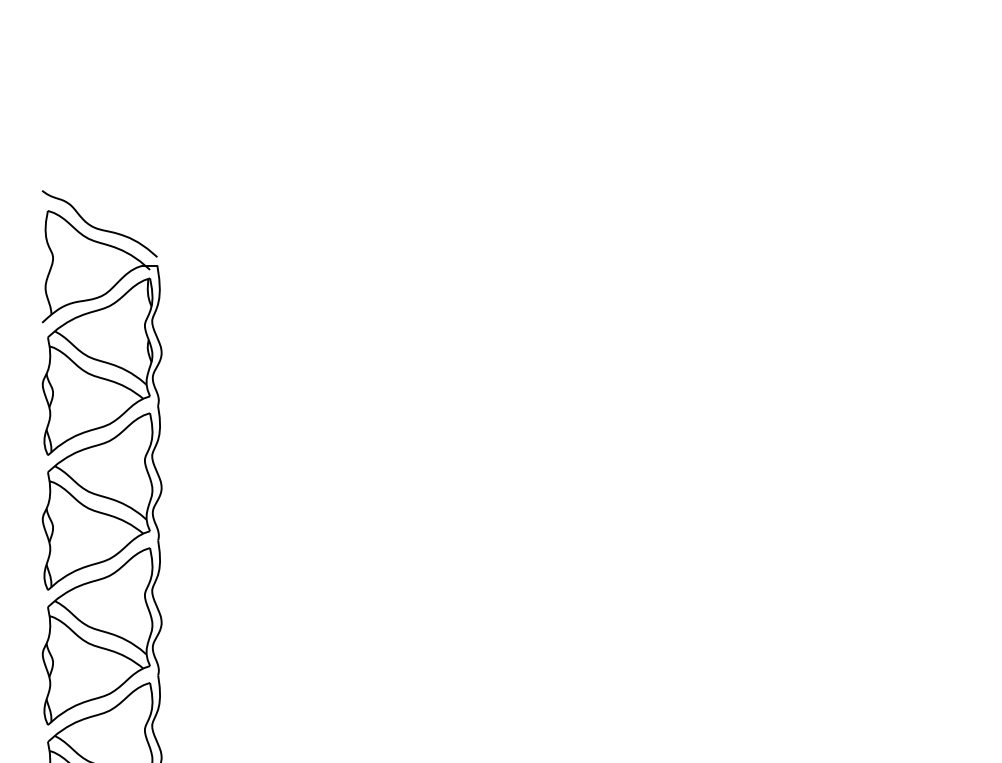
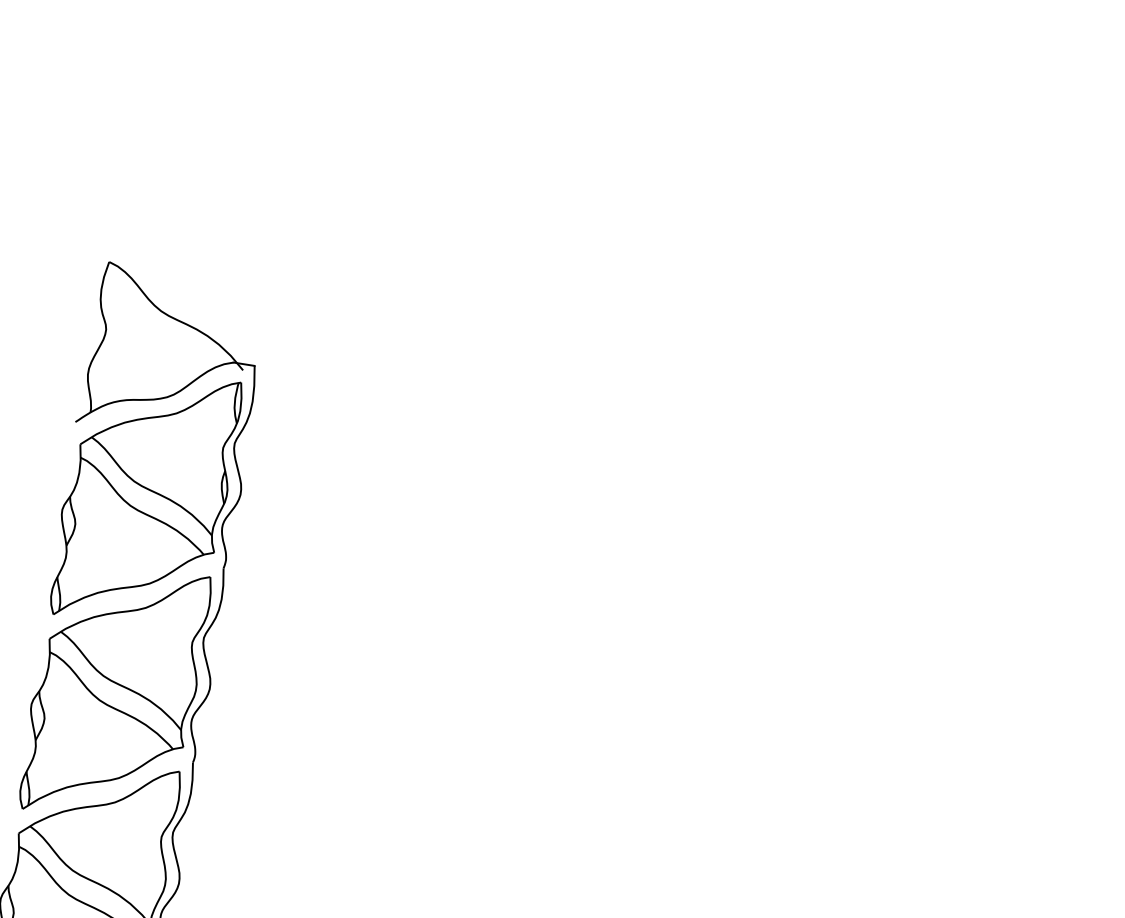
curve: (97, 227) -> (176, 297), removed

